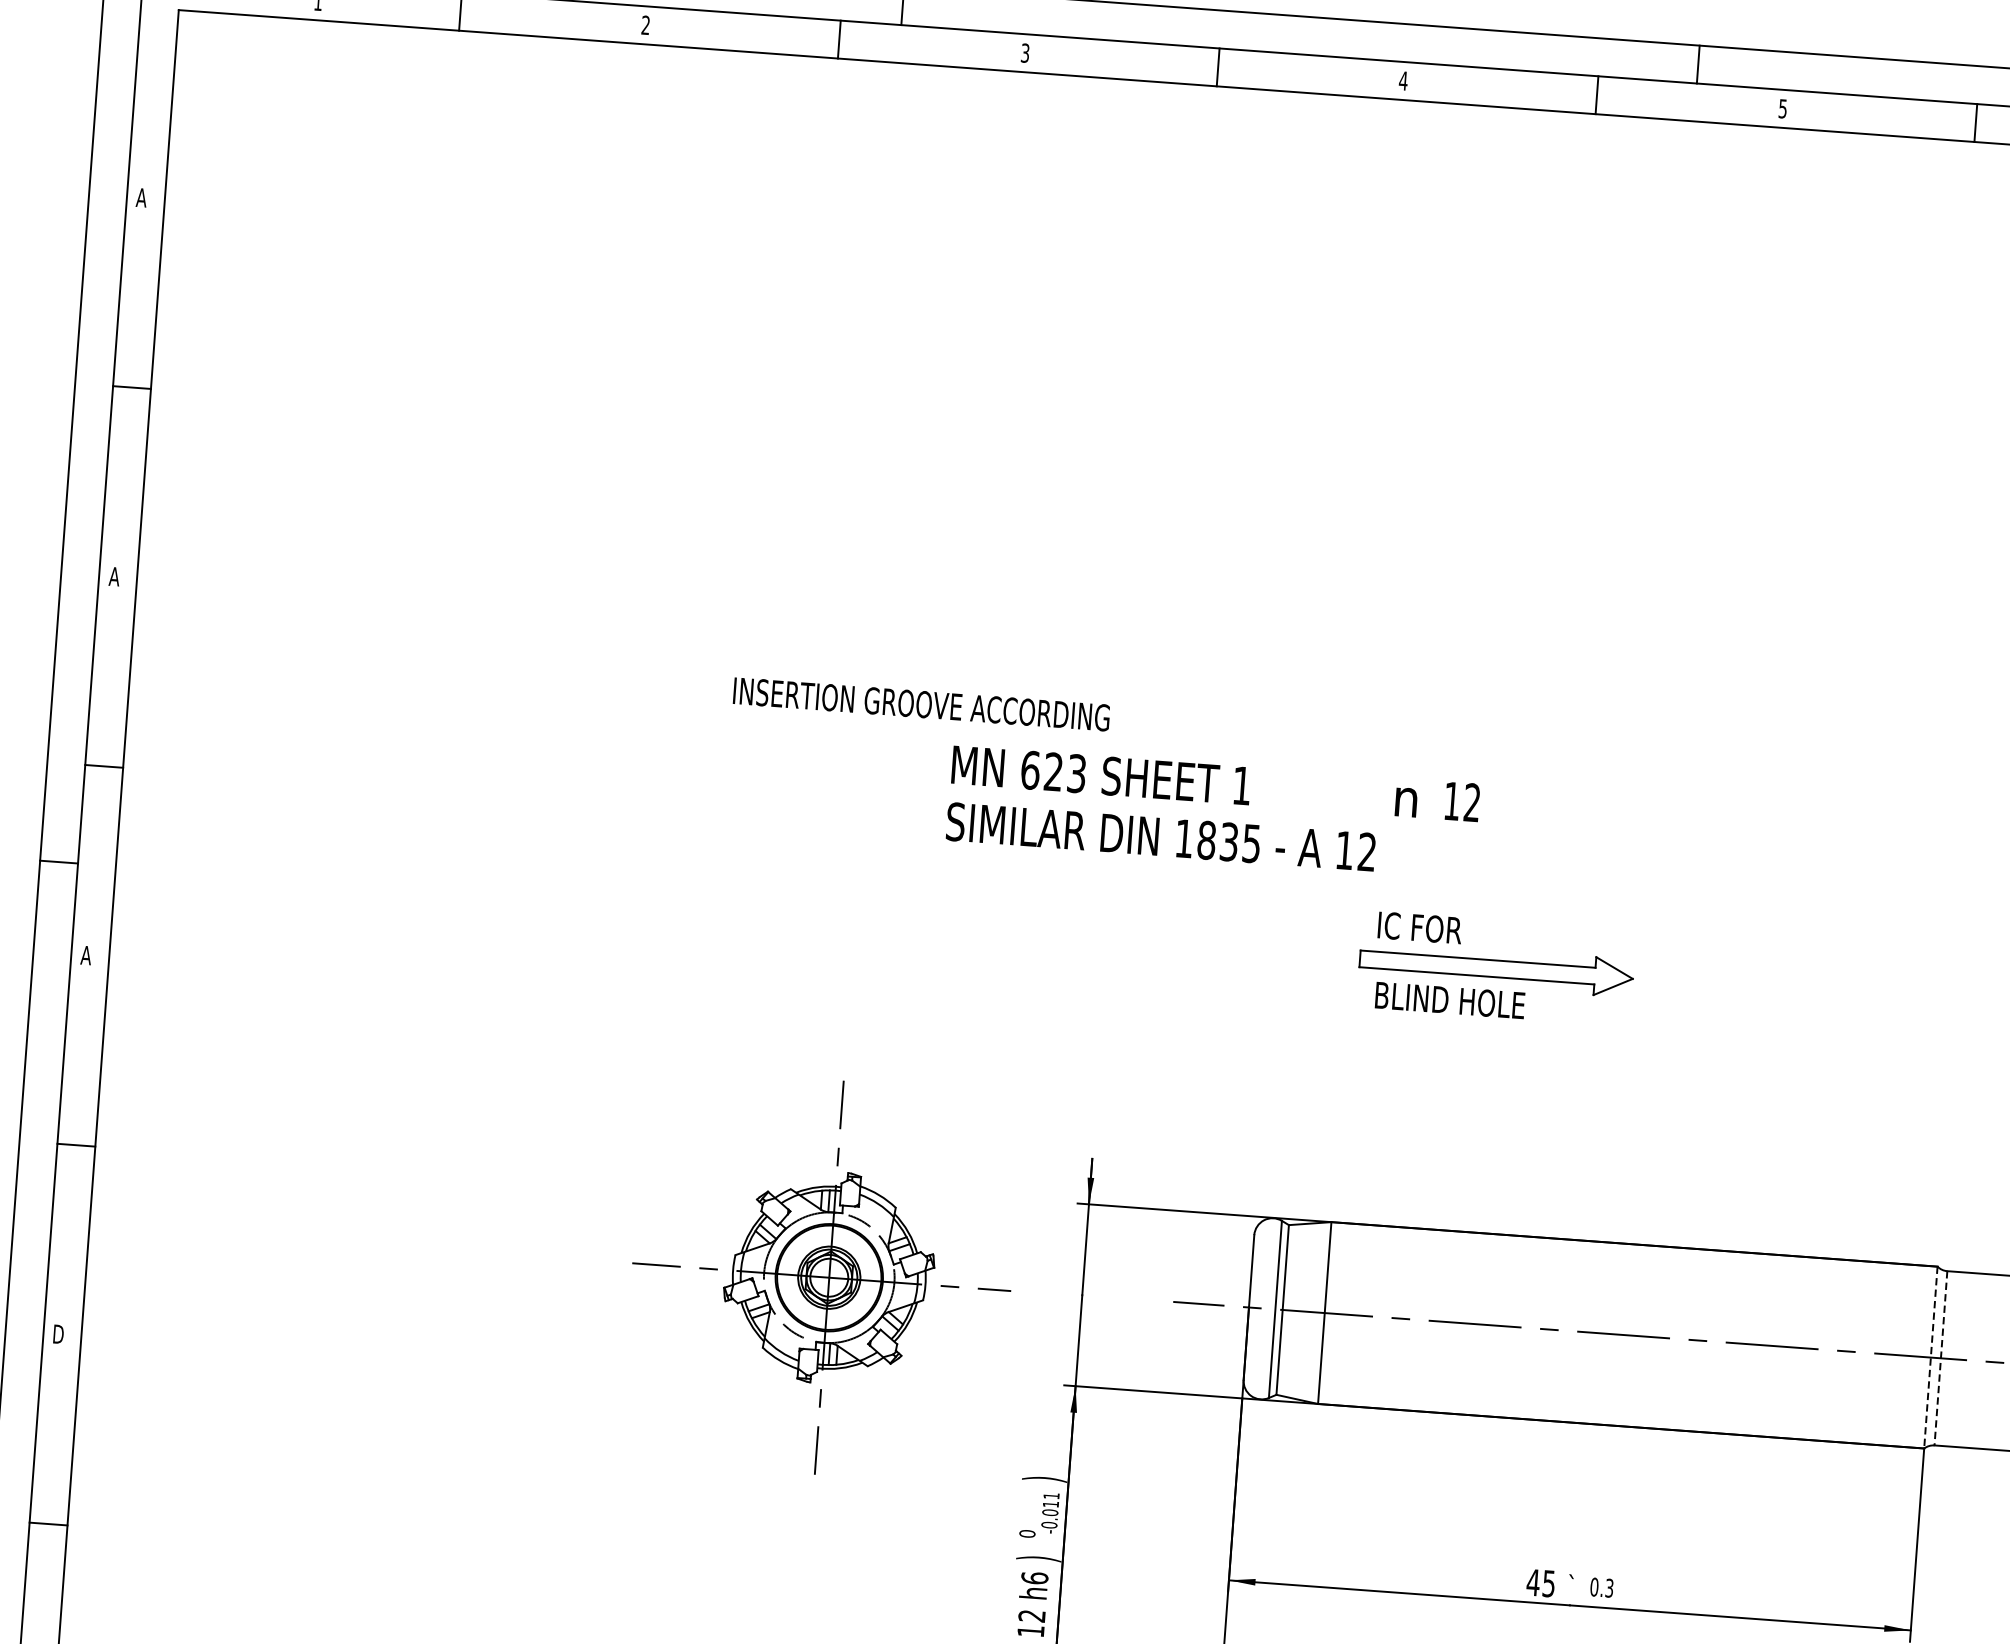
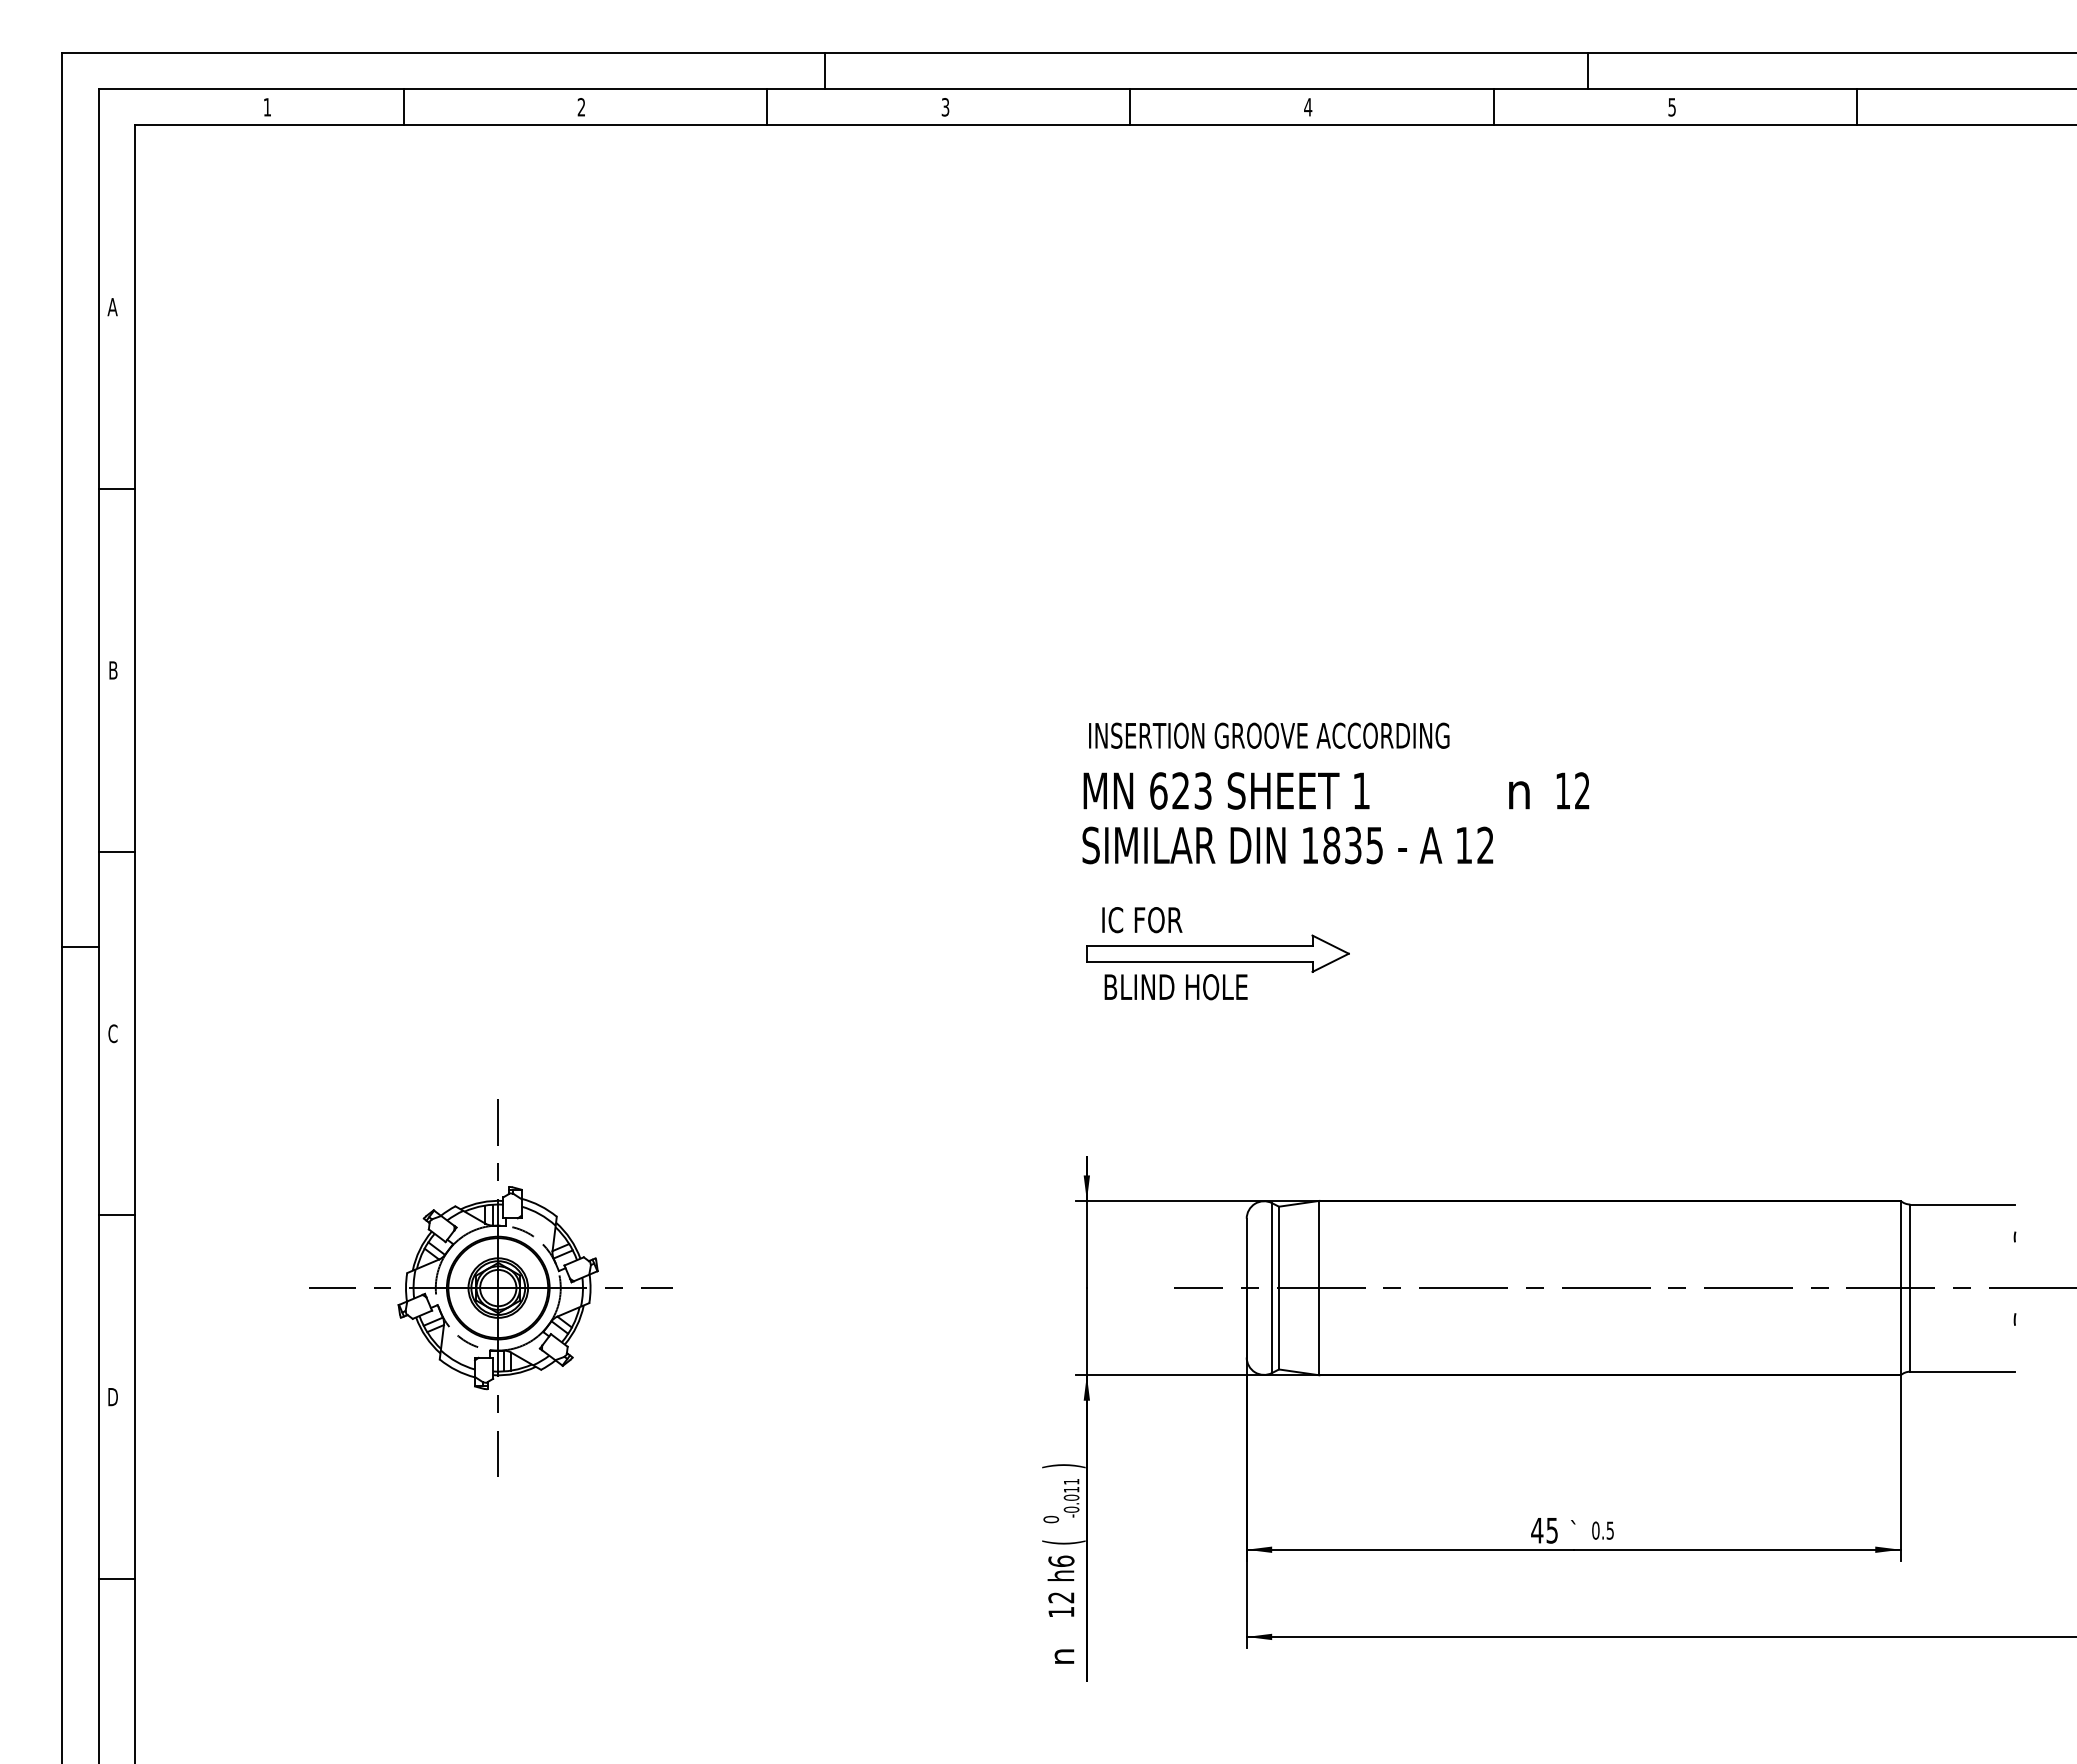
text: (114, 576) -> (113, 670), A -> B
text: (921, 704) -> (1269, 735), moved
text: (1212, 812) -> (1335, 818), moved
text: (85, 955) -> (112, 1033), A -> C
part: (1495, 968) -> (1217, 953), moved
part: (821, 1276) -> (490, 1287), moved
line: (1930, 1357) -> (1900, 1288), dashed -> solid
line: (1941, 1358) -> (1910, 1288), dashed -> solid
text: (1038, 1558) -> (1063, 1542), ) -> (
text: (1609, 1587) -> (1610, 1529), 0.3 -> 0.5

